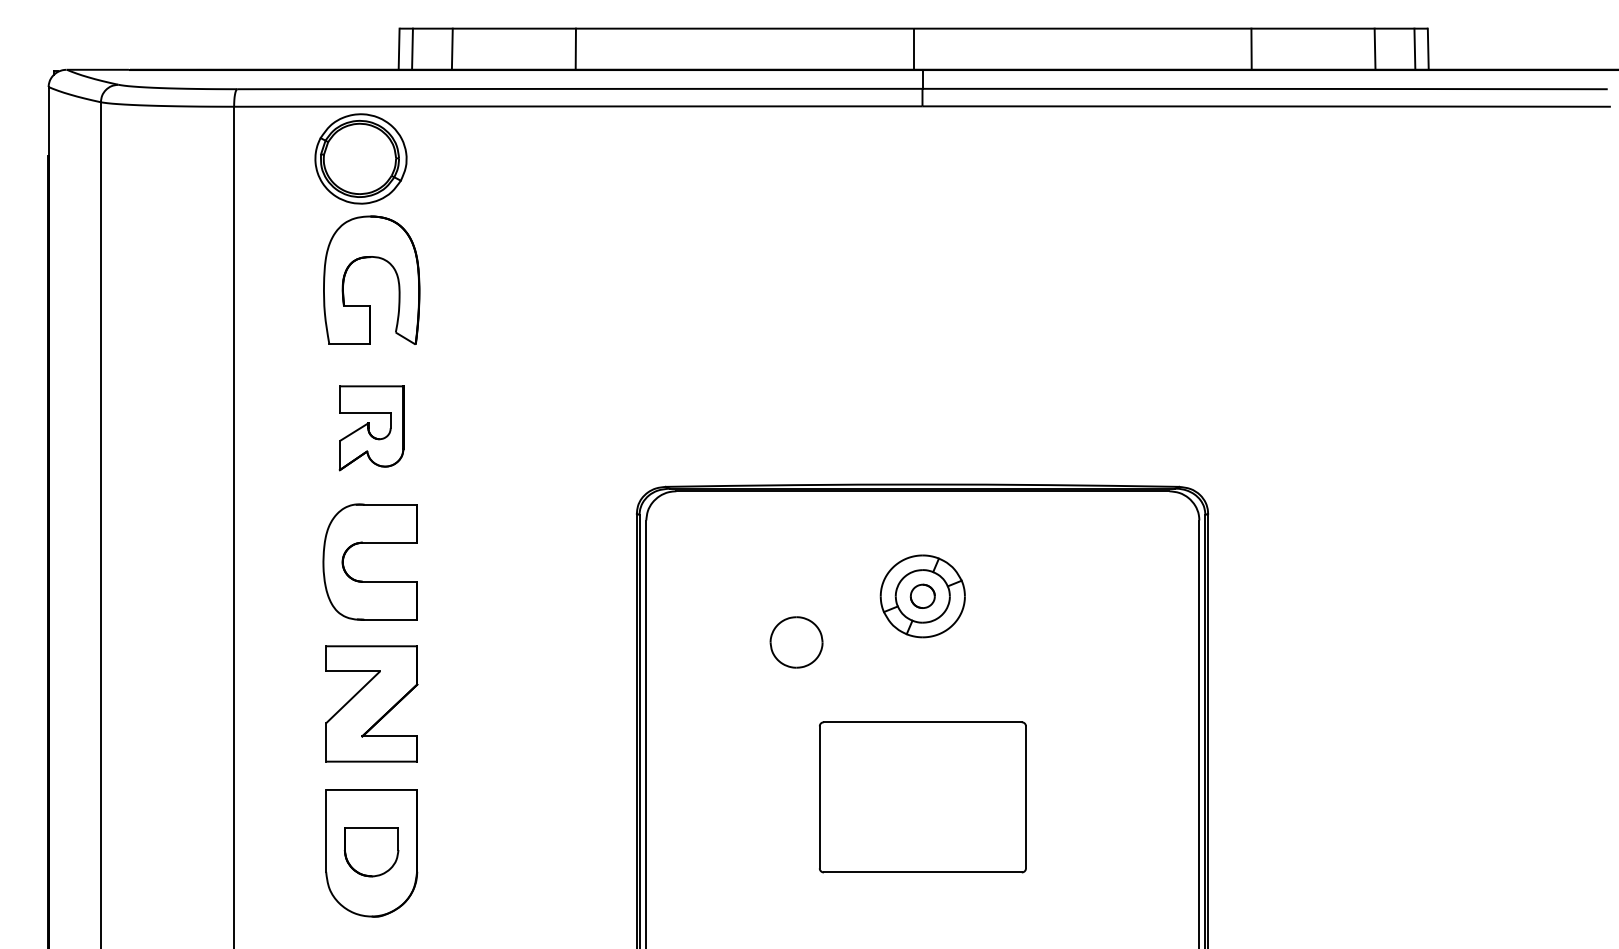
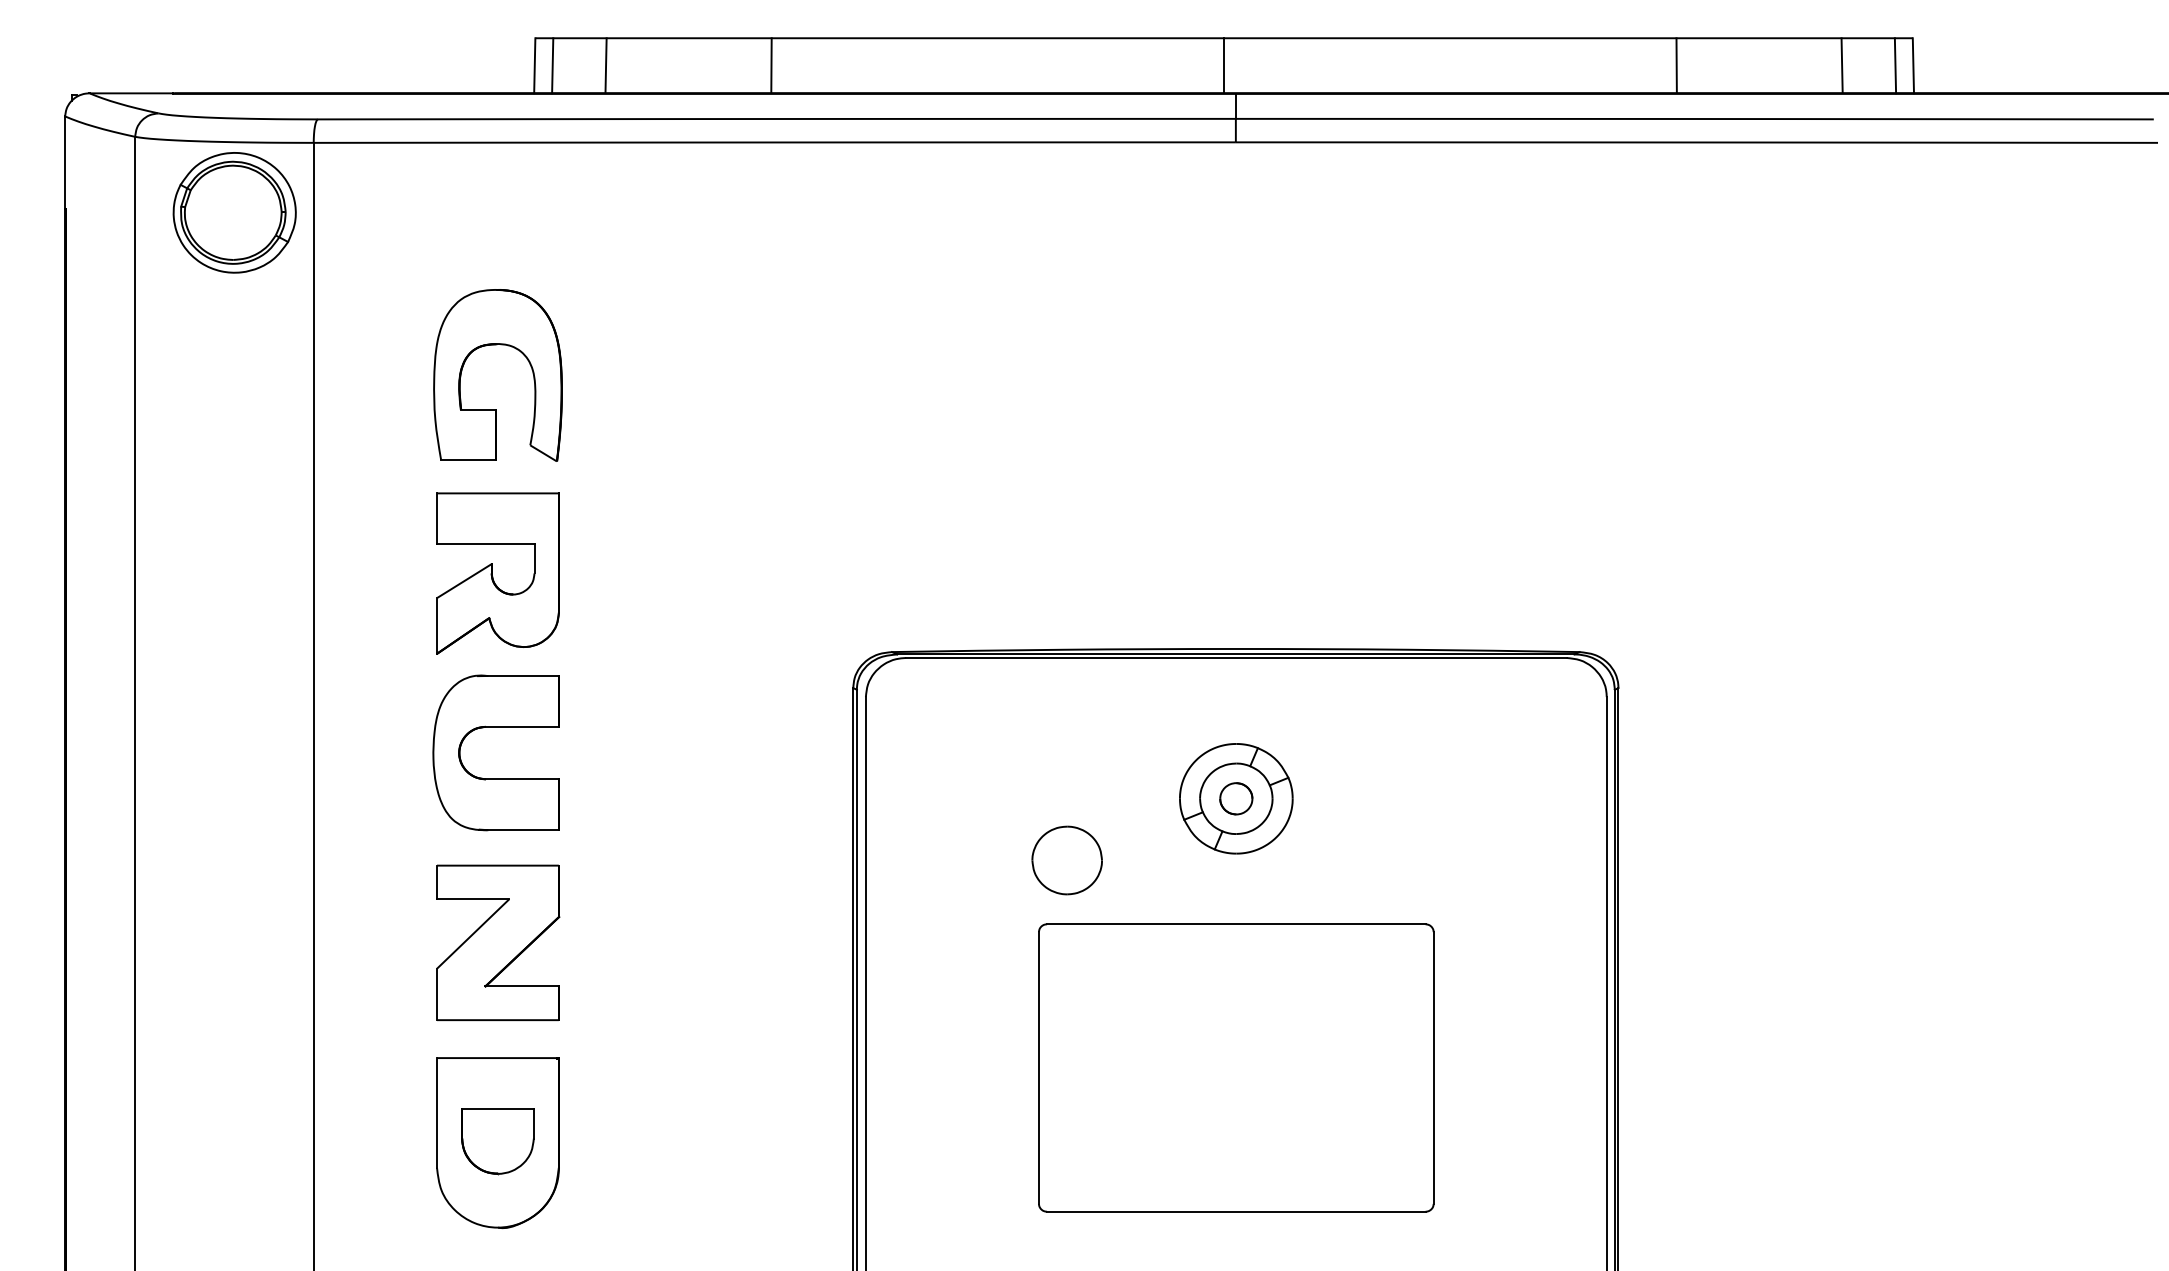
part: (360, 158) -> (234, 212), moved
part: (371, 428) -> (497, 573), size x1.43
part: (922, 796) -> (1236, 1067), size x1.43

